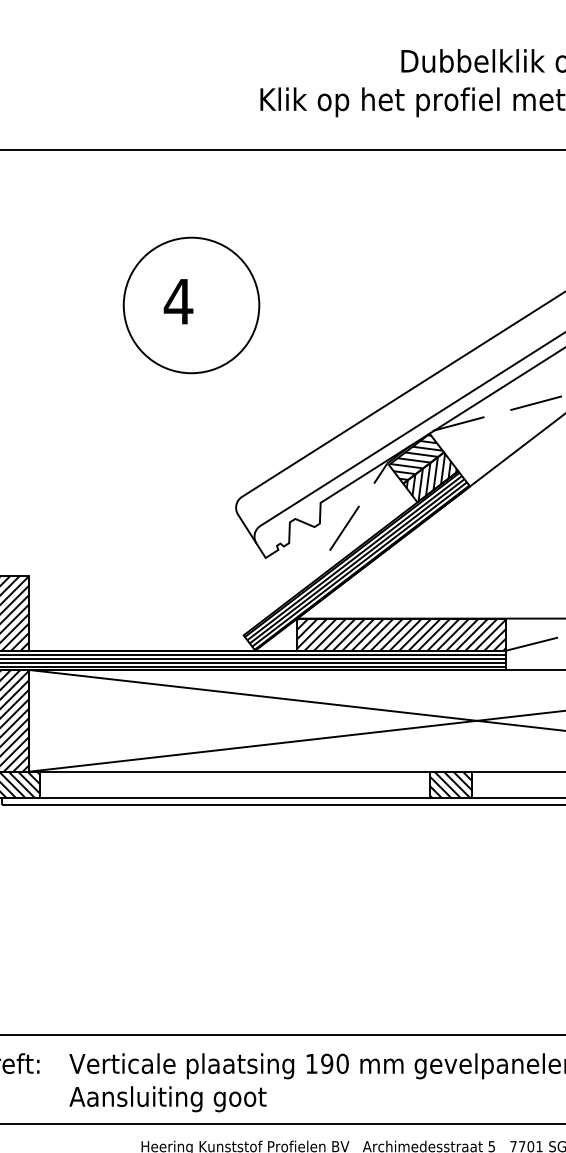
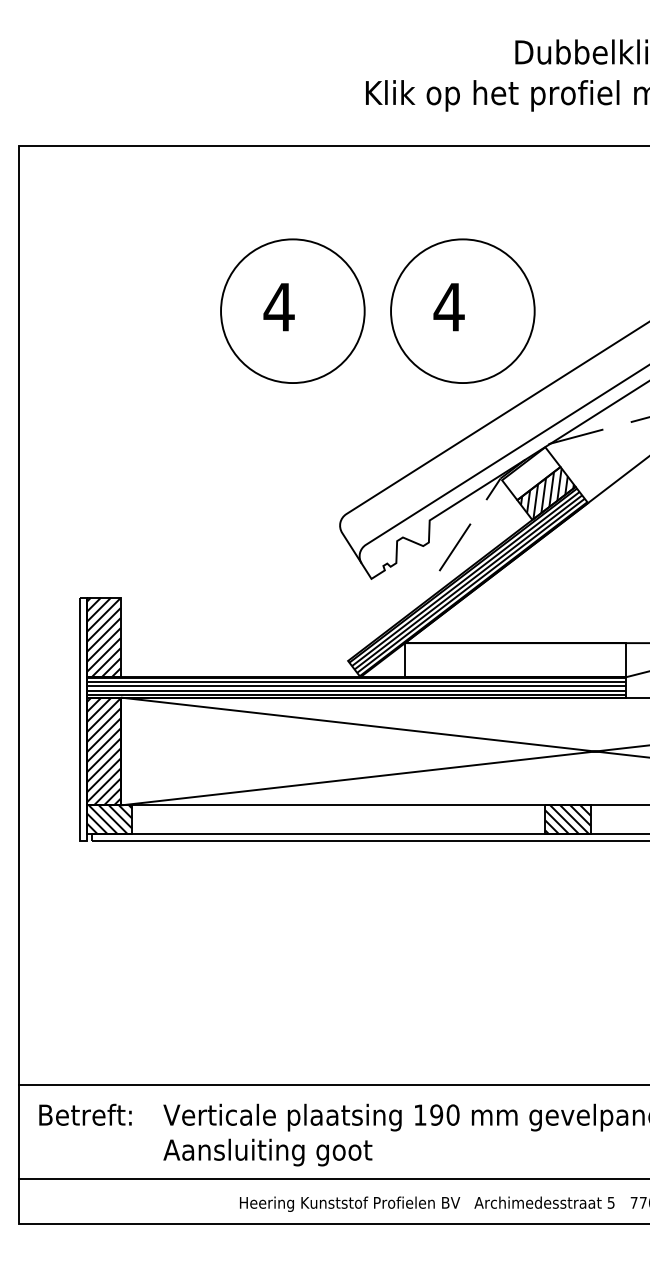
part: (351, 304) -> (462, 310), added
hatch: (416, 457) -> (531, 472), removed
hatch: (401, 634) -> (515, 660), removed

